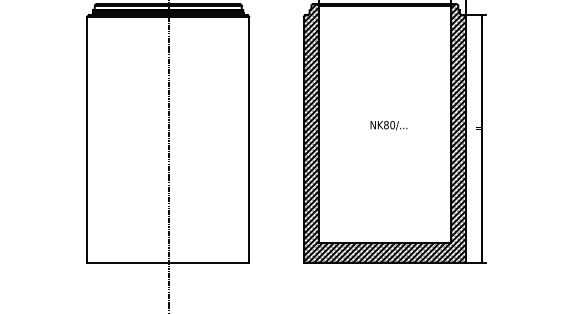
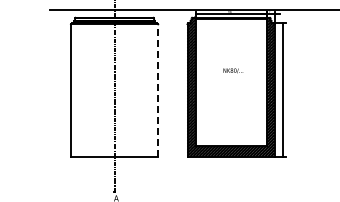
text: (389, 124) -> (233, 70), moved
line: (249, 139) -> (158, 90), solid -> dashed

